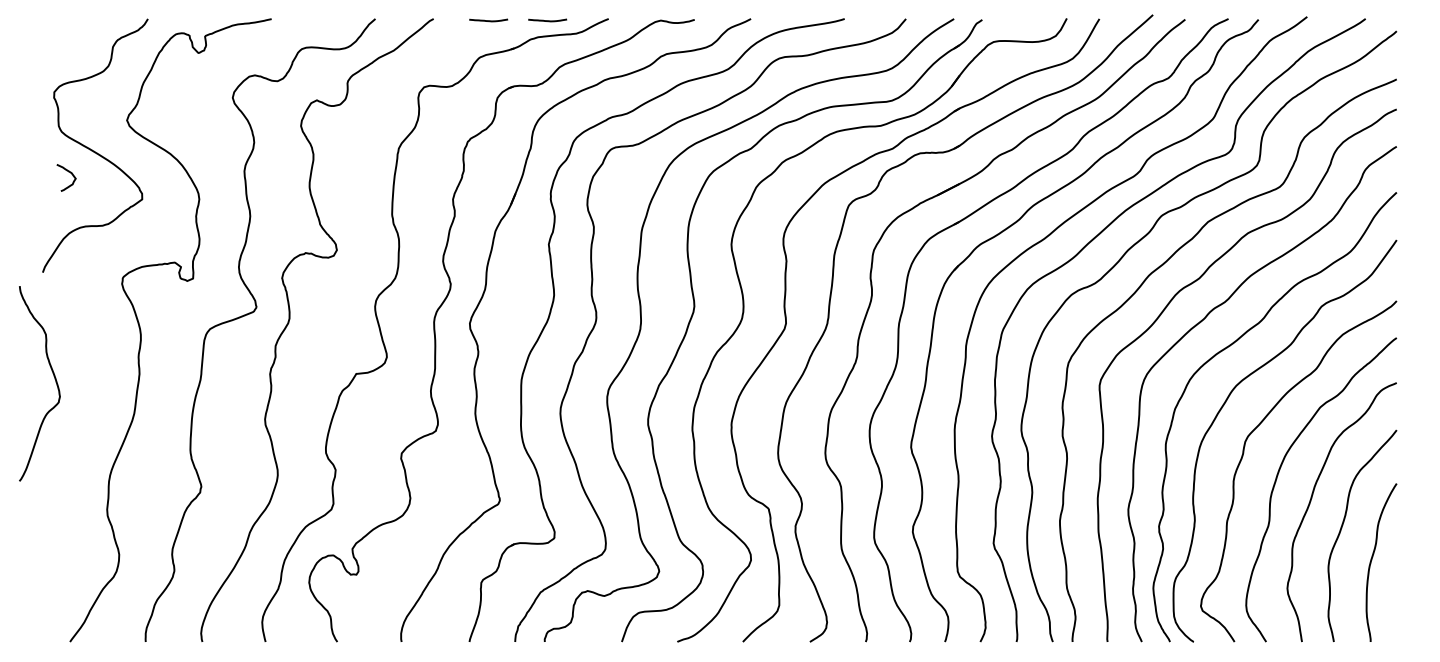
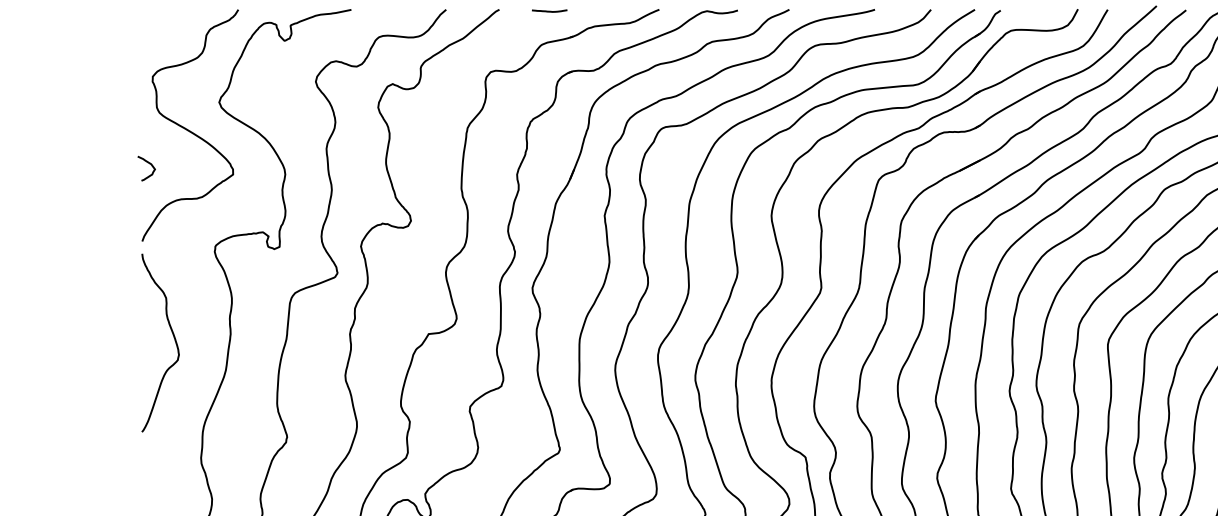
curve: (547, 20) -> (603, 11), removed
curve: (68, 172) -> (148, 163), moved
curve: (54, 379) -> (173, 339), moved

